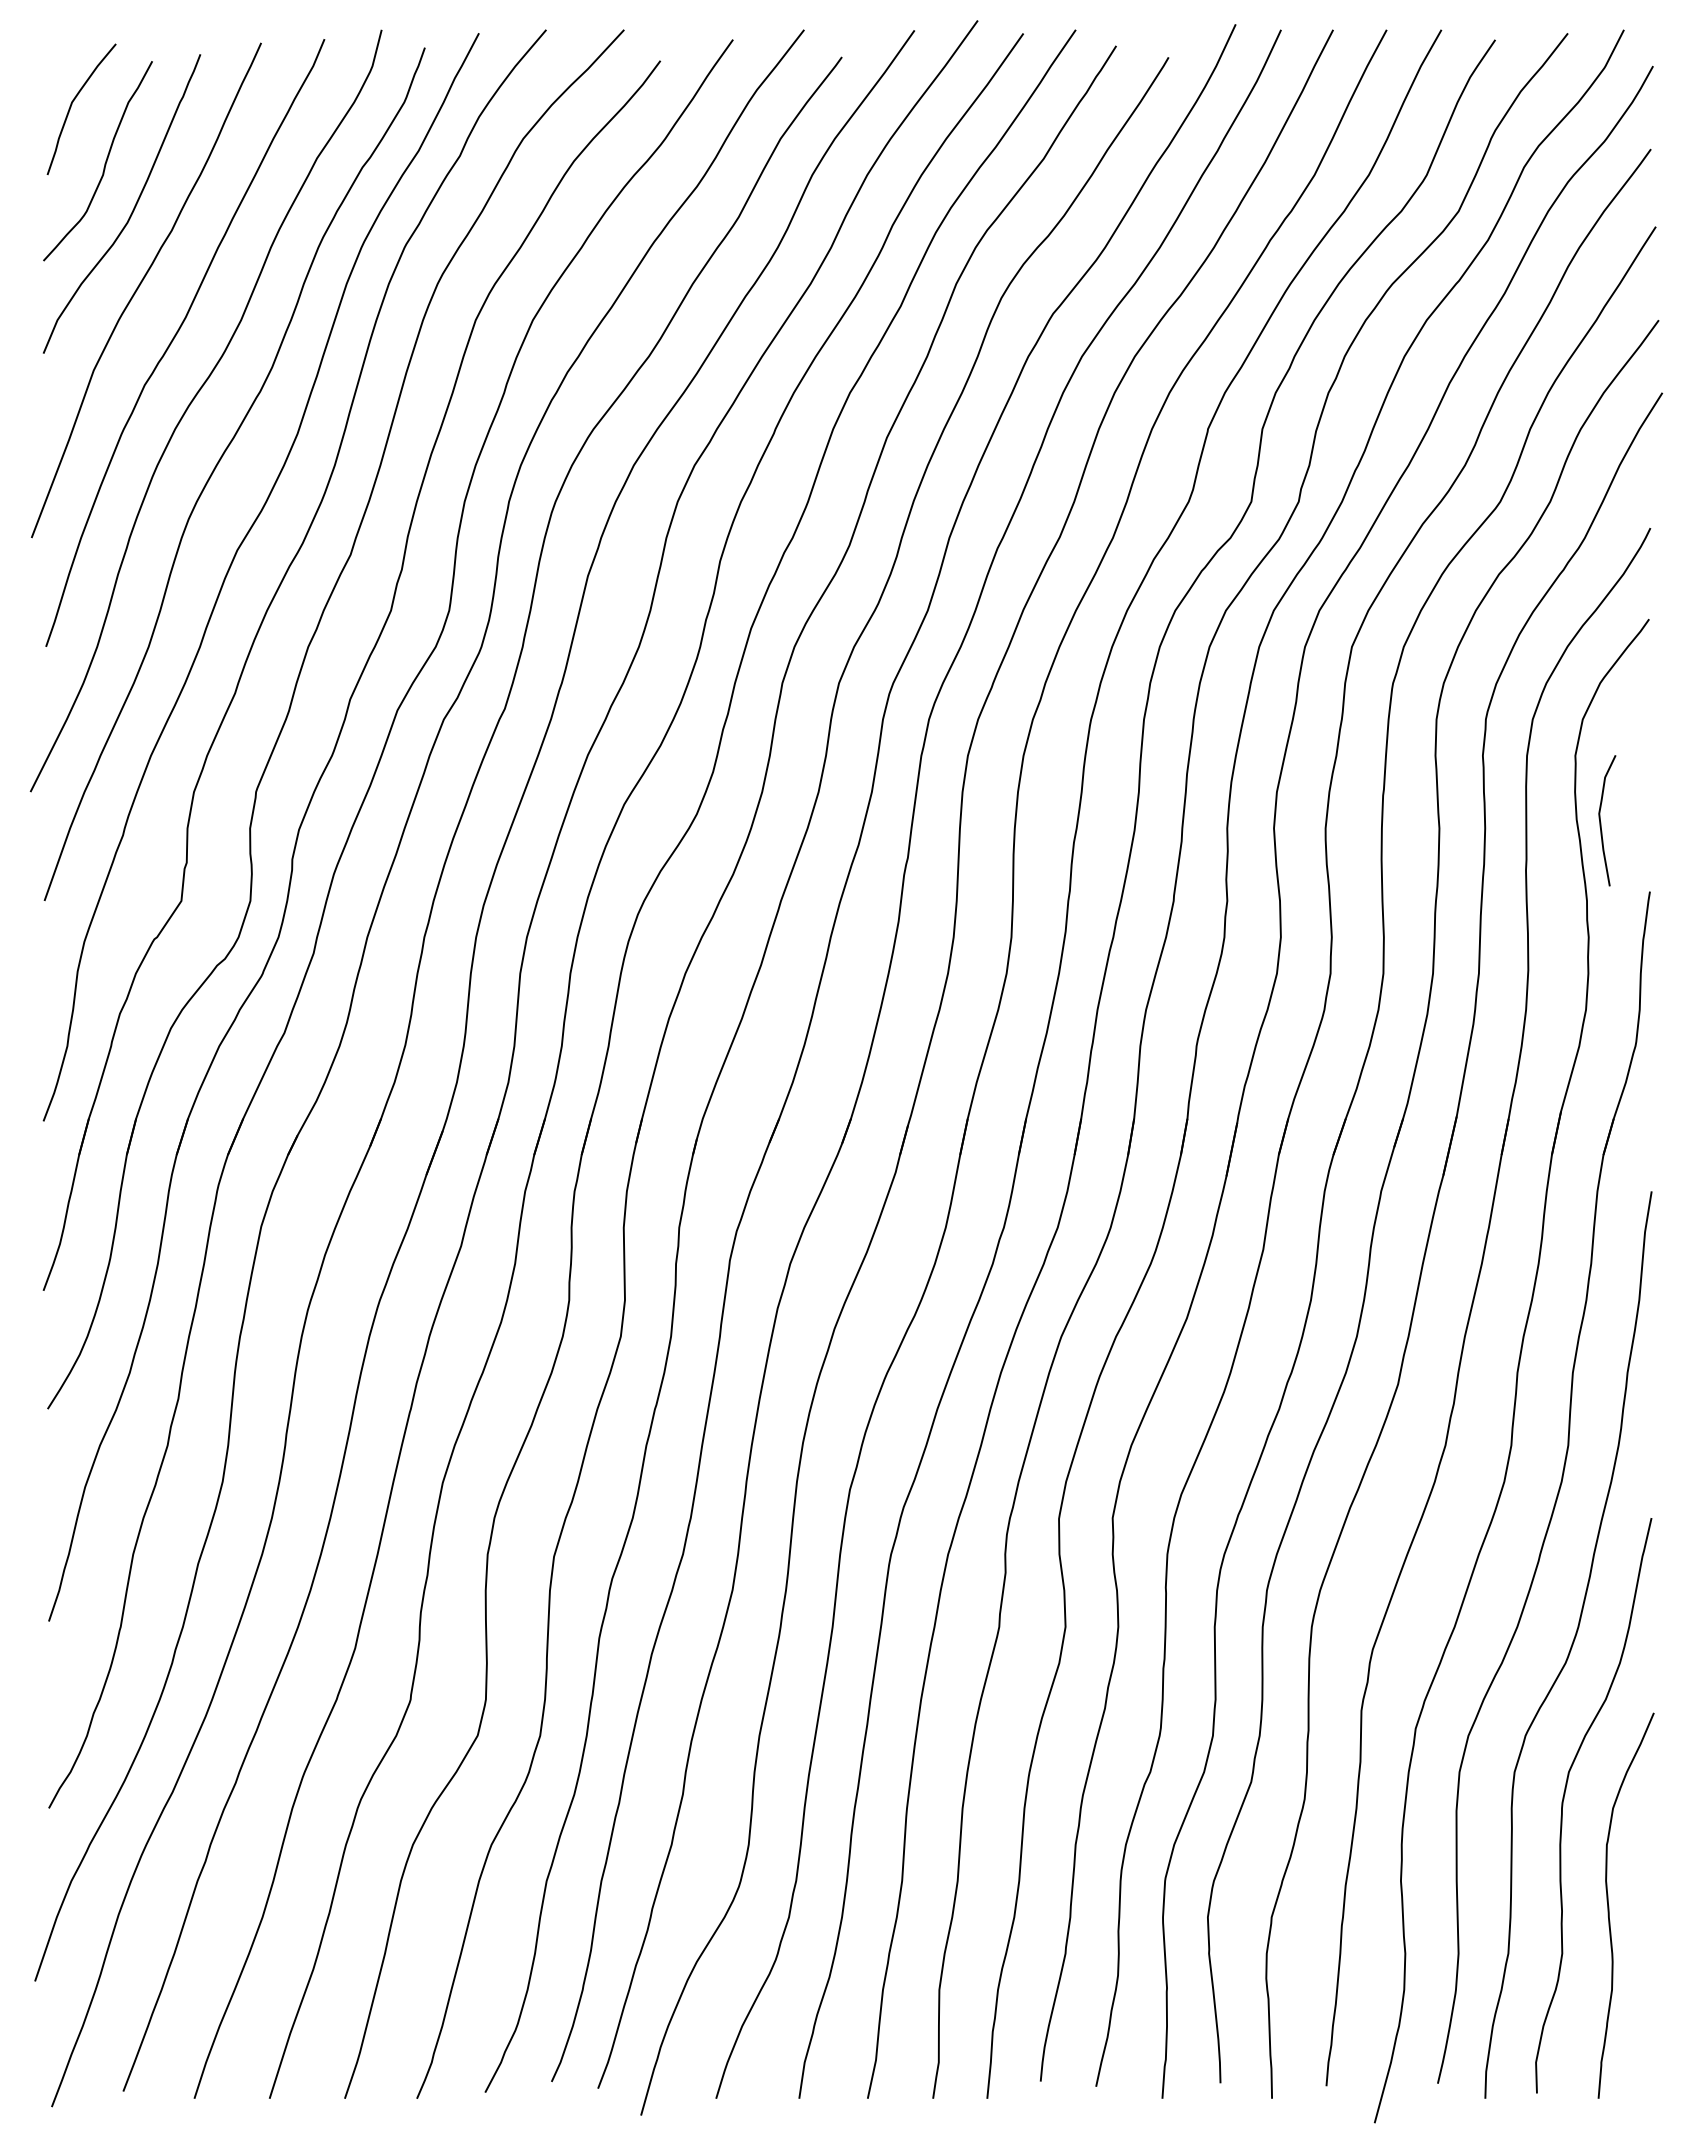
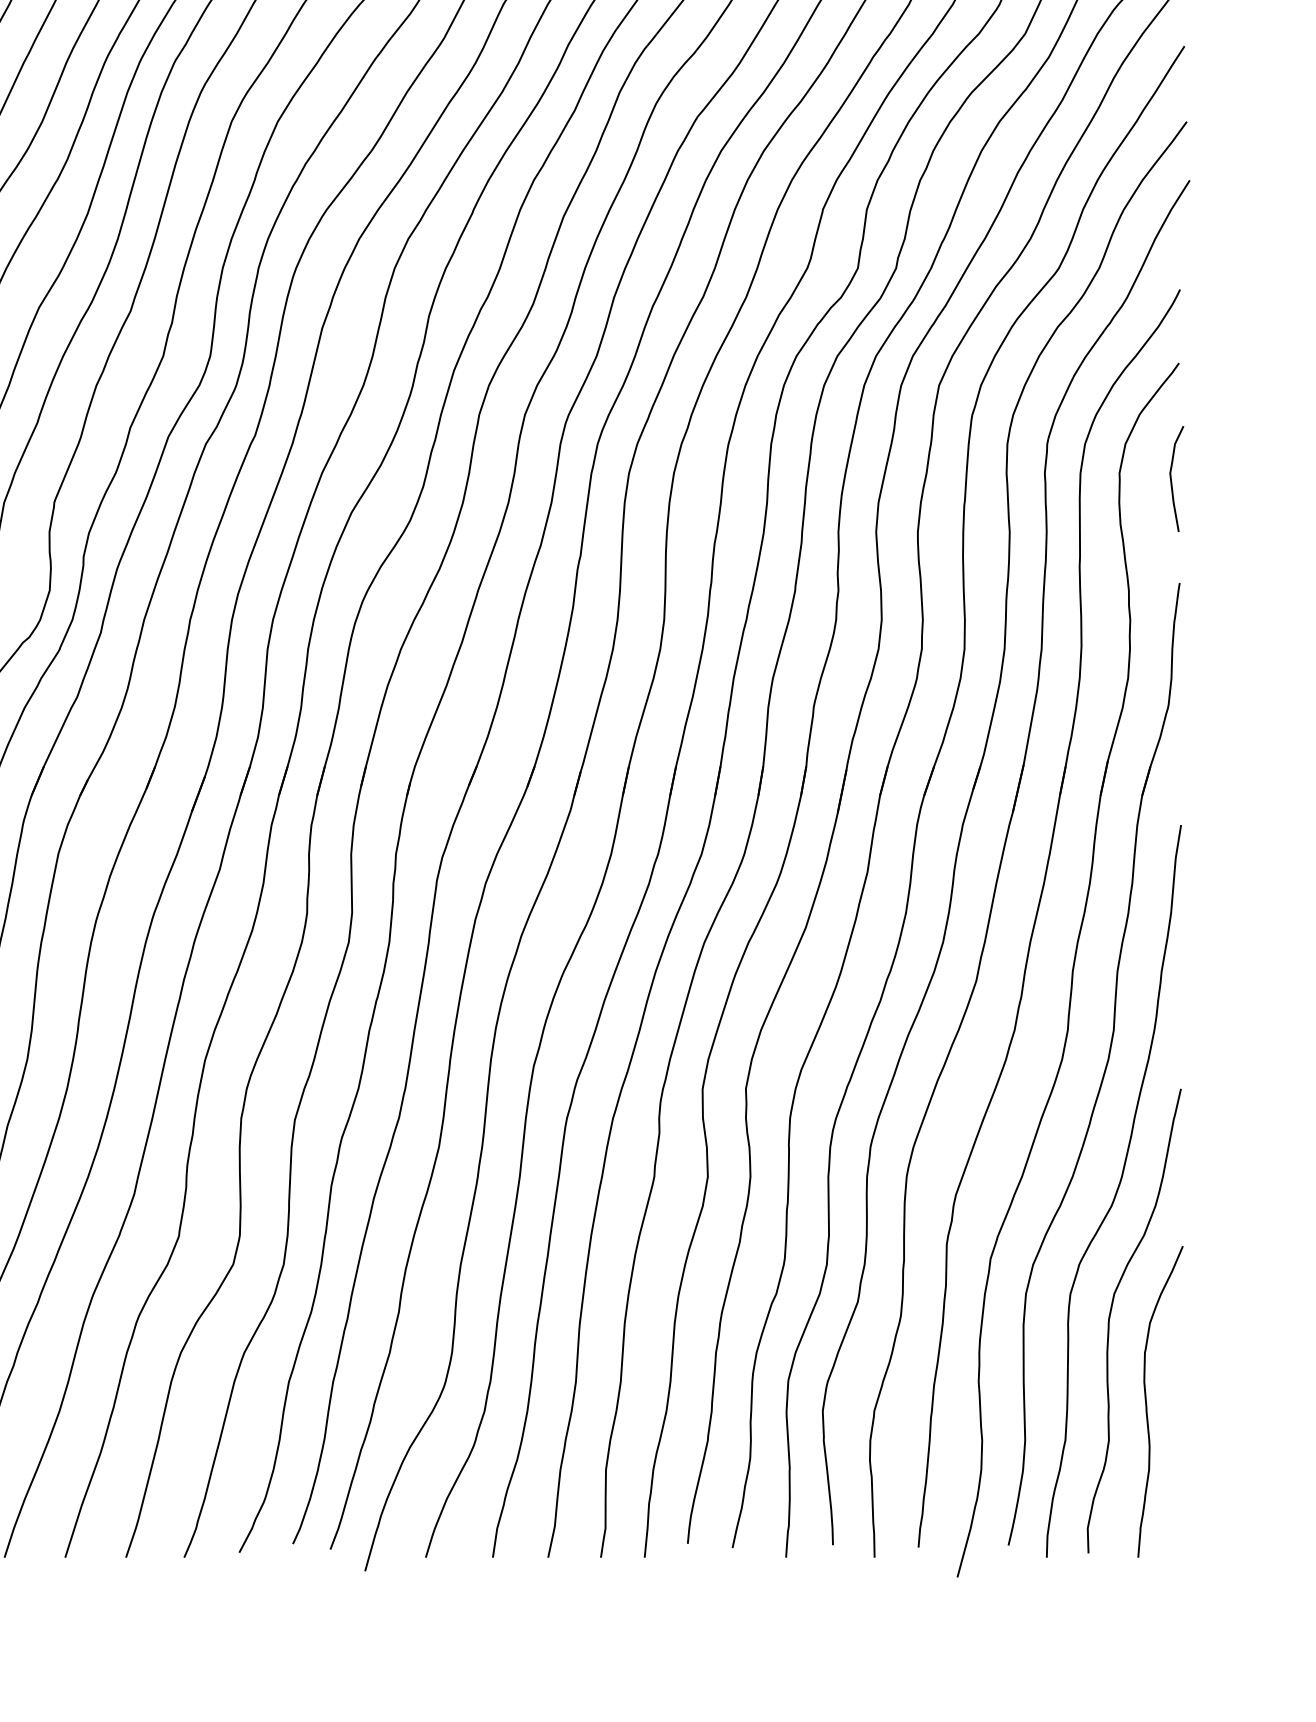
curve: (1601, 822) -> (1172, 480), moved

